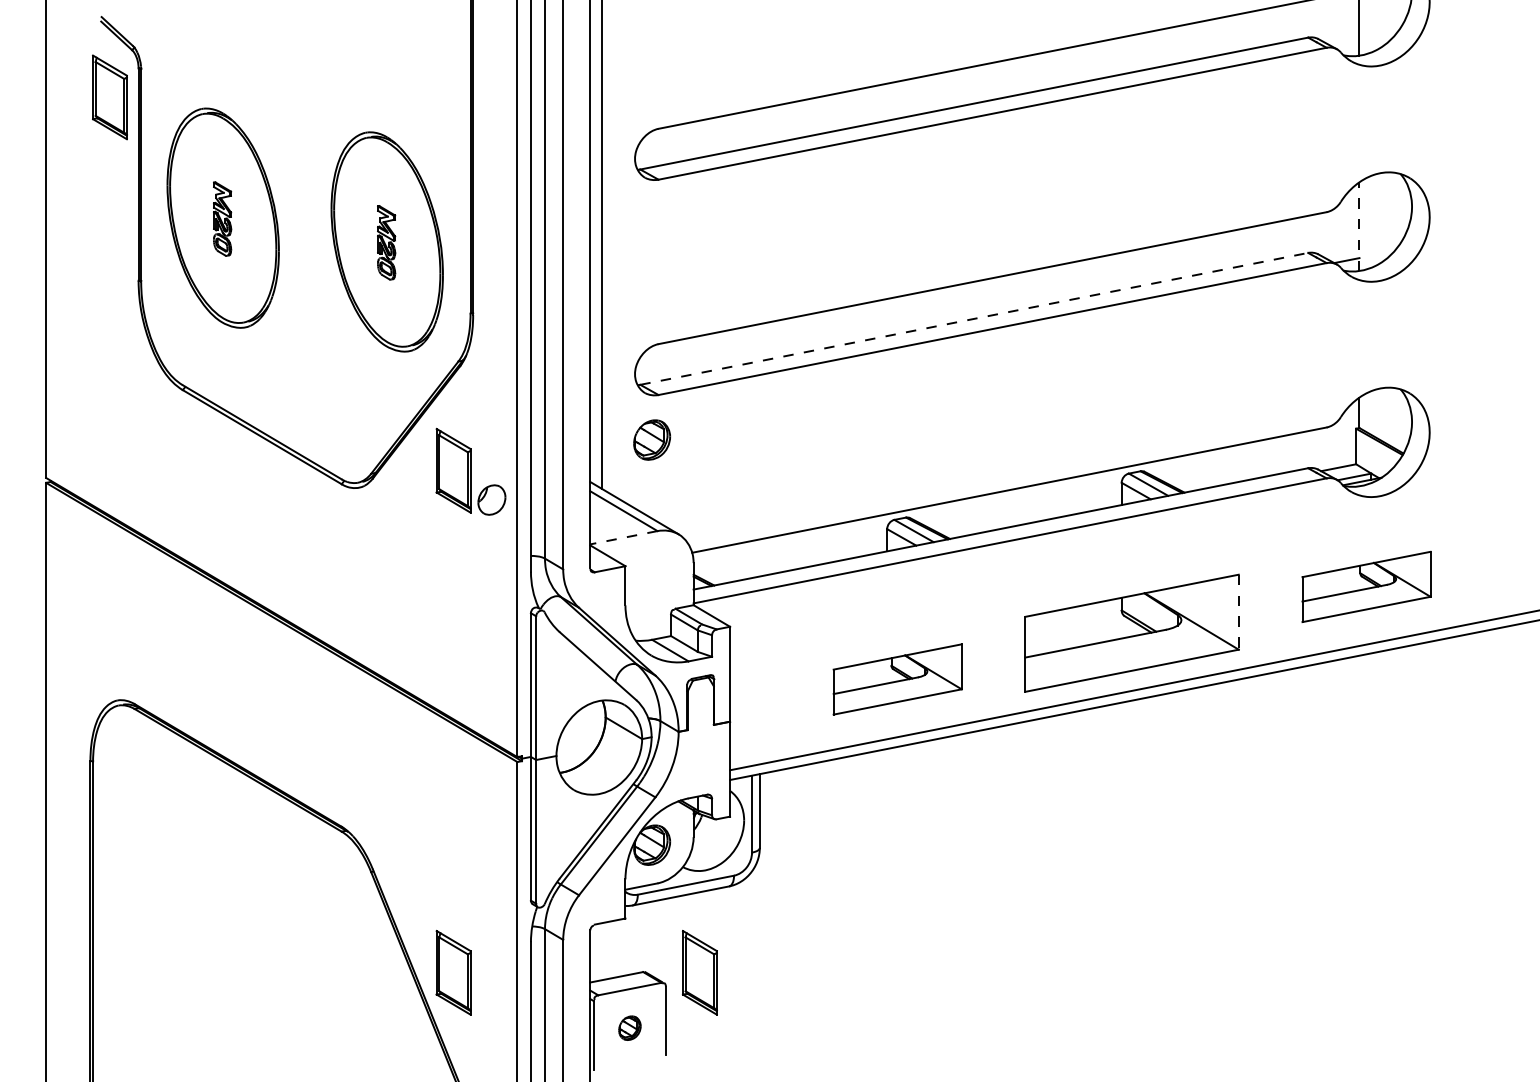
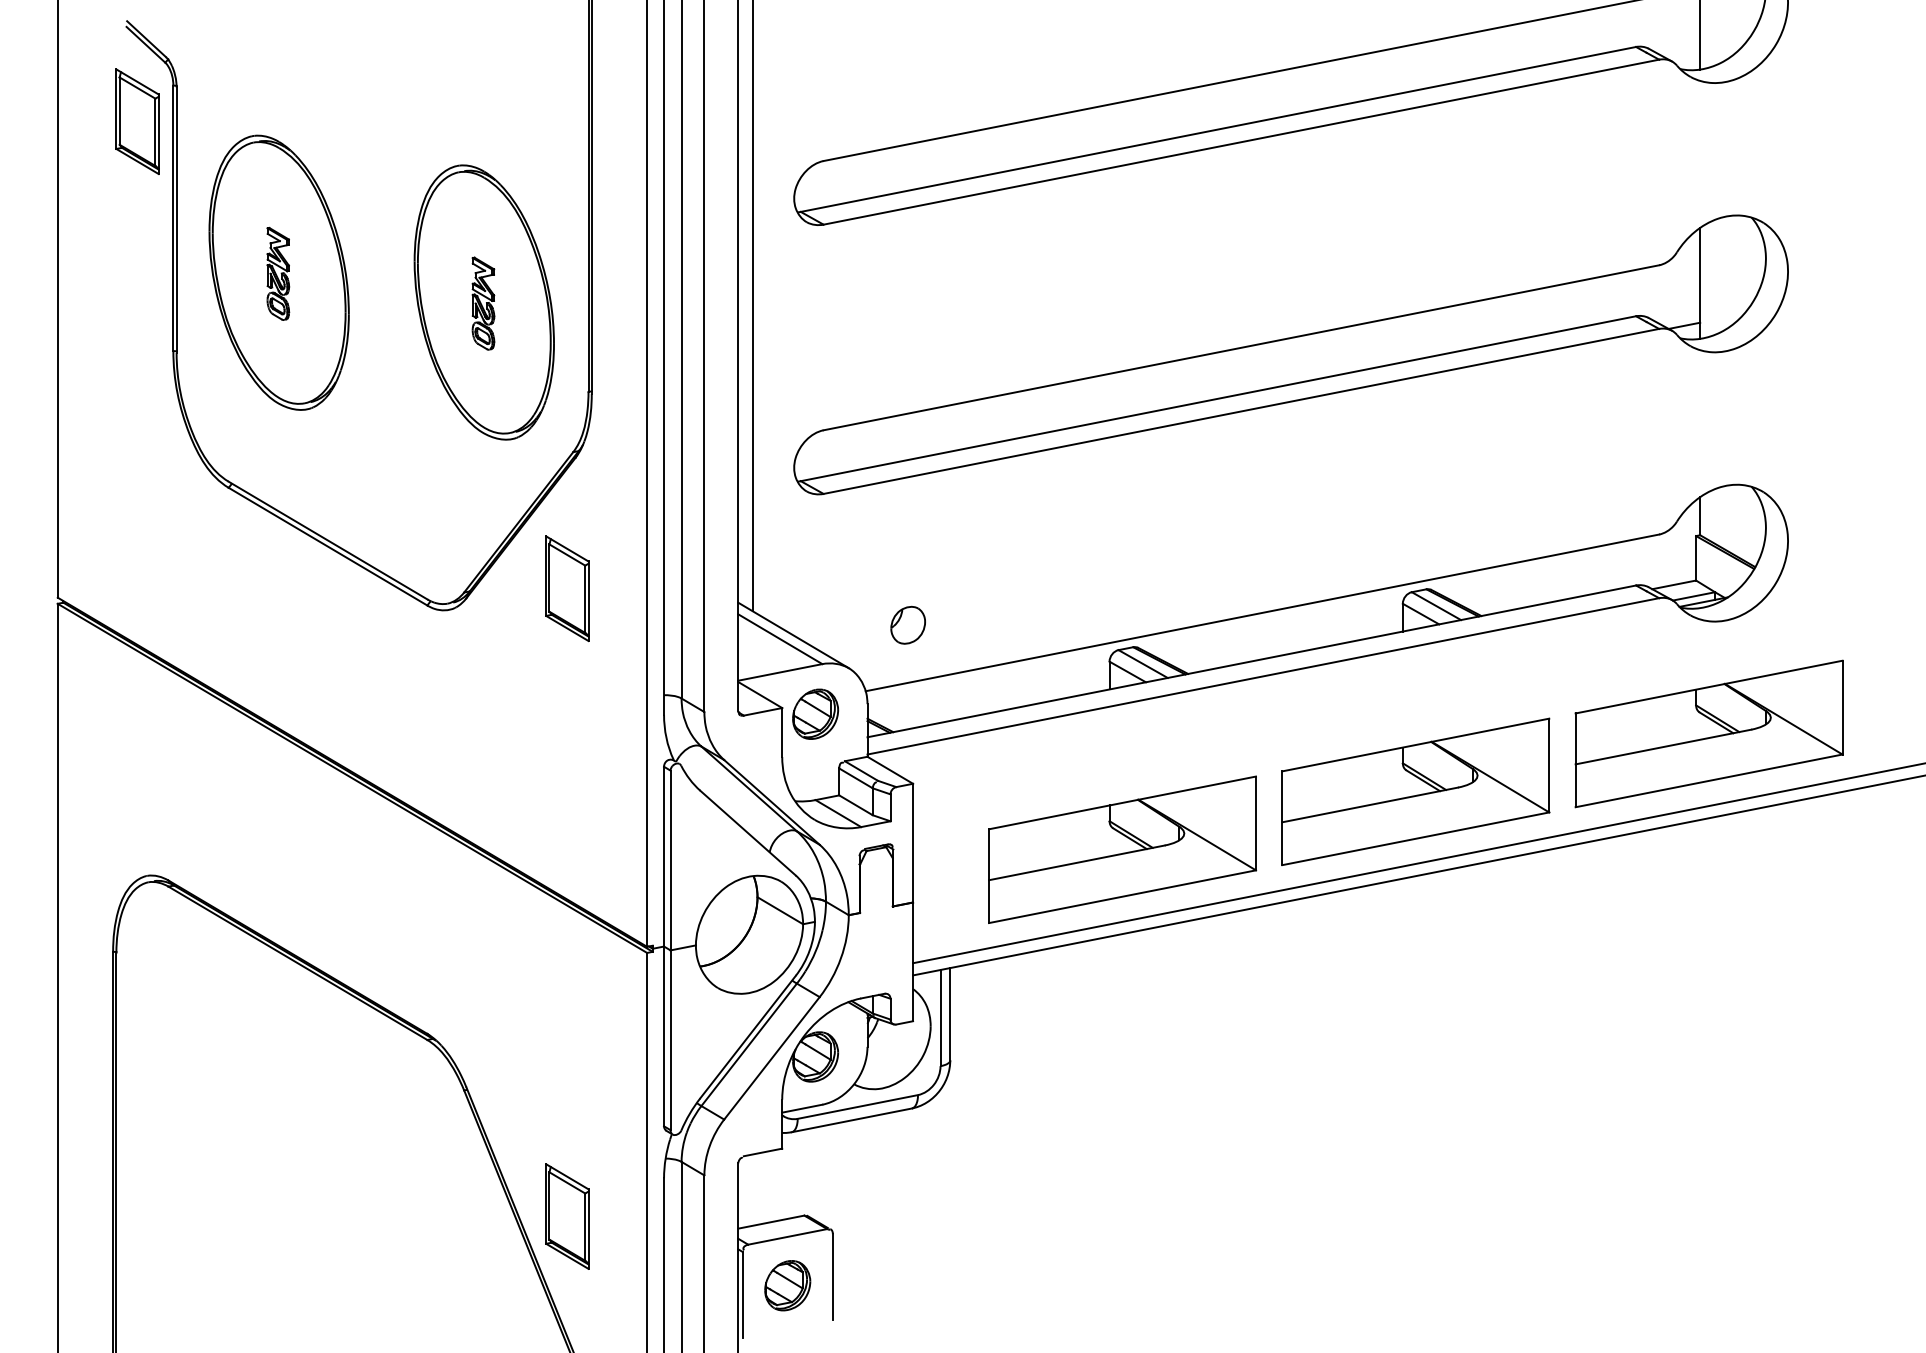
line: (1359, 226) -> (1700, 283), dashed -> solid
line: (974, 318) -> (1218, 398), dashed -> solid
part: (652, 439) -> (815, 713), moved
part: (491, 499) -> (907, 624), moved
line: (624, 537) -> (780, 672), dashed -> solid
part: (1366, 586) -> (1708, 733), size x1.67
line: (1238, 612) -> (1549, 765), dashed -> solid
part: (897, 679) -> (1122, 849), size x1.67
part: (700, 972) -> (875, 1216), removed
part: (629, 1027) -> (787, 1285), size x1.67

